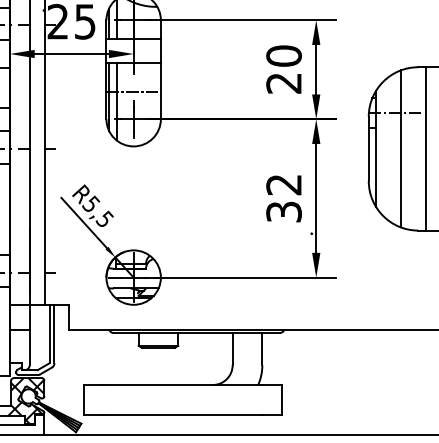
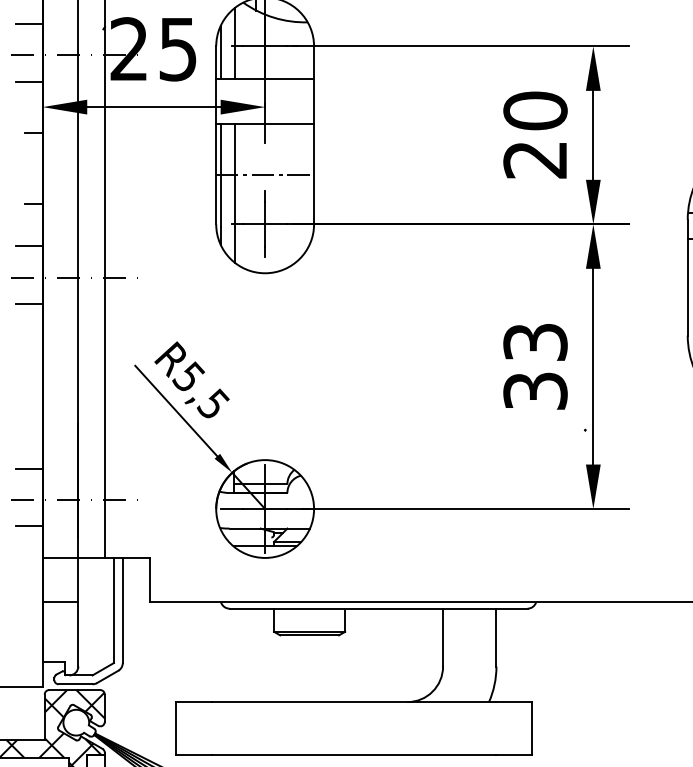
text: (283, 184) -> (534, 341), 32 -> 33

